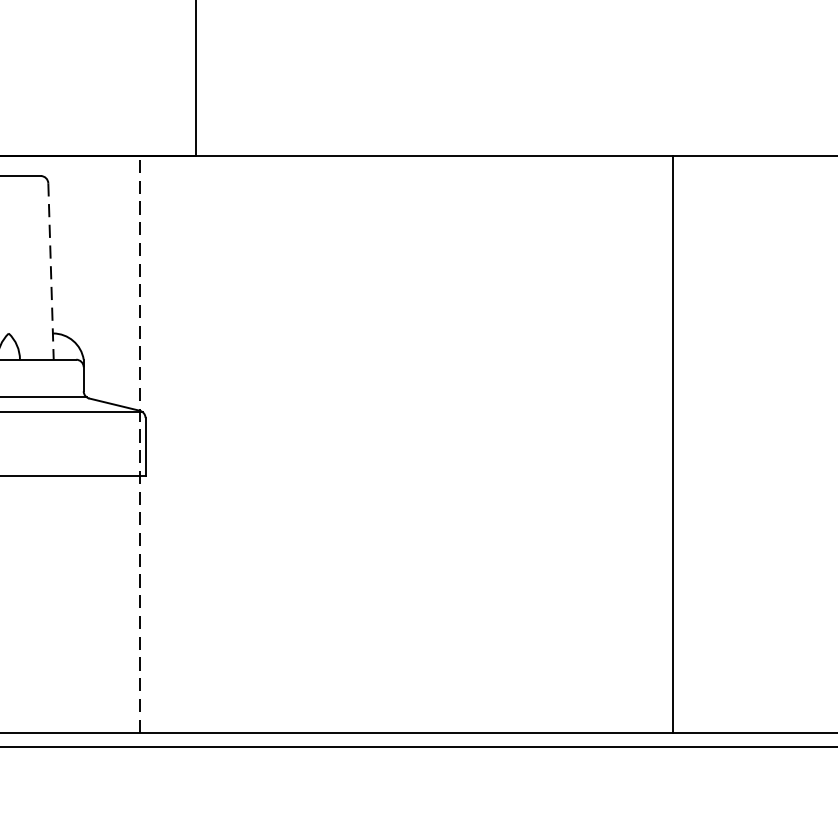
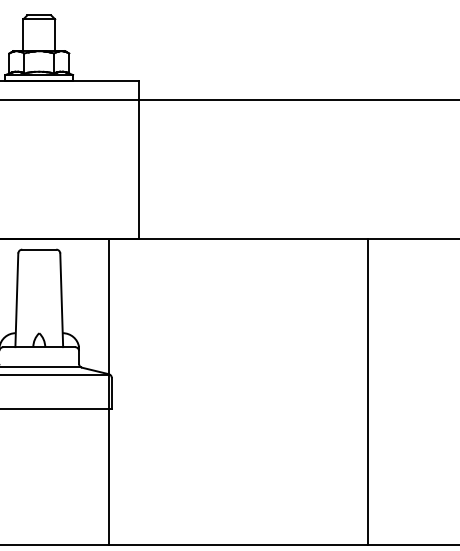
line: (50, 271) -> (61, 300), dashed -> solid
line: (139, 443) -> (108, 391), dashed -> solid
line: (672, 445) -> (367, 392), moved

